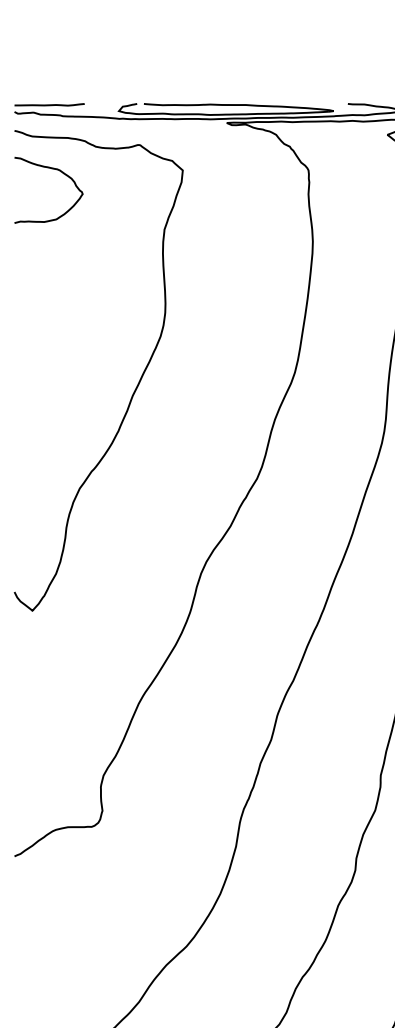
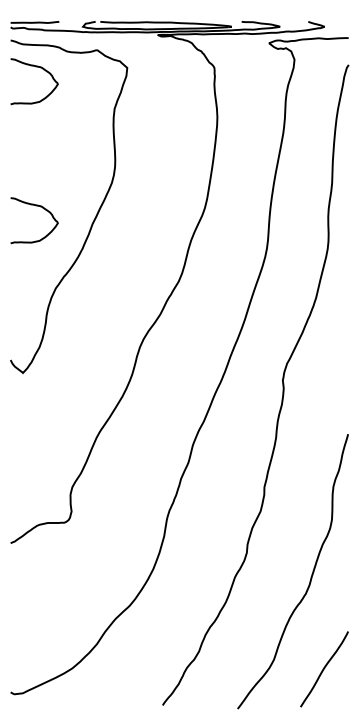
curve: (50, 370) -> (35, 206), added

